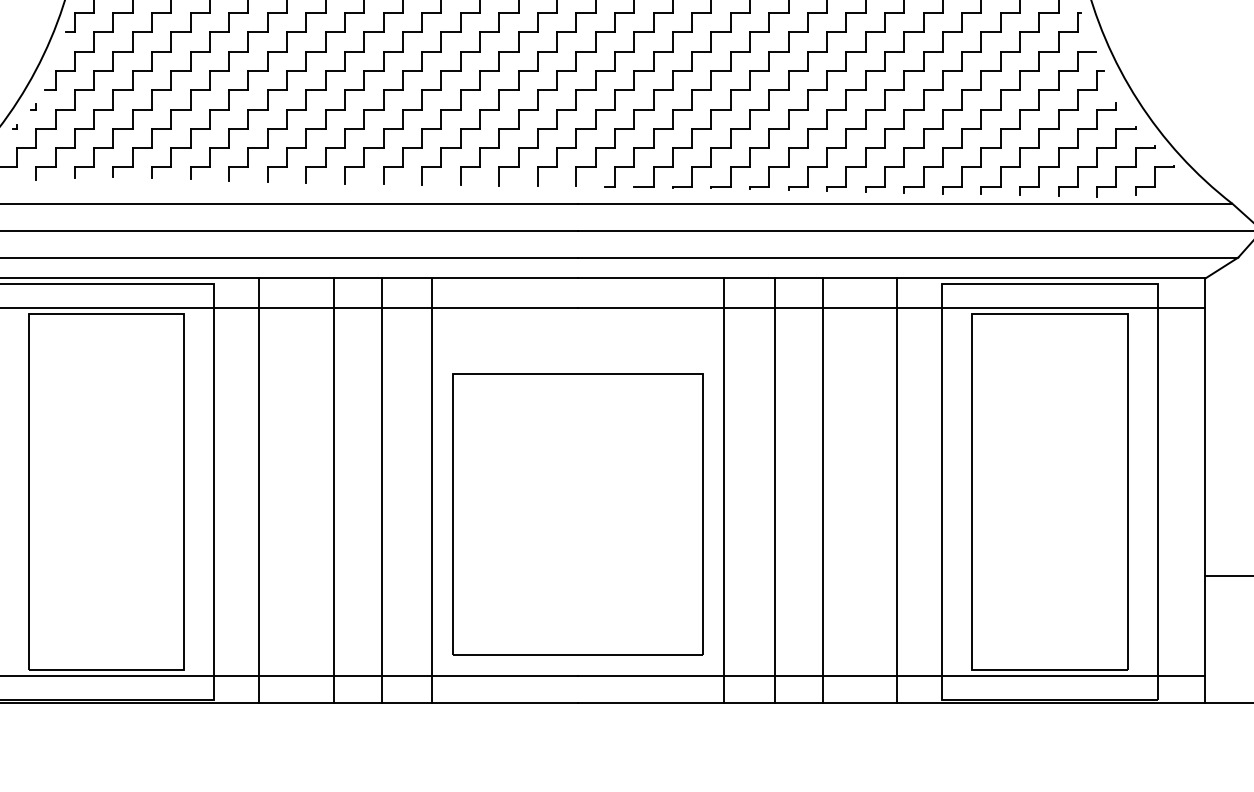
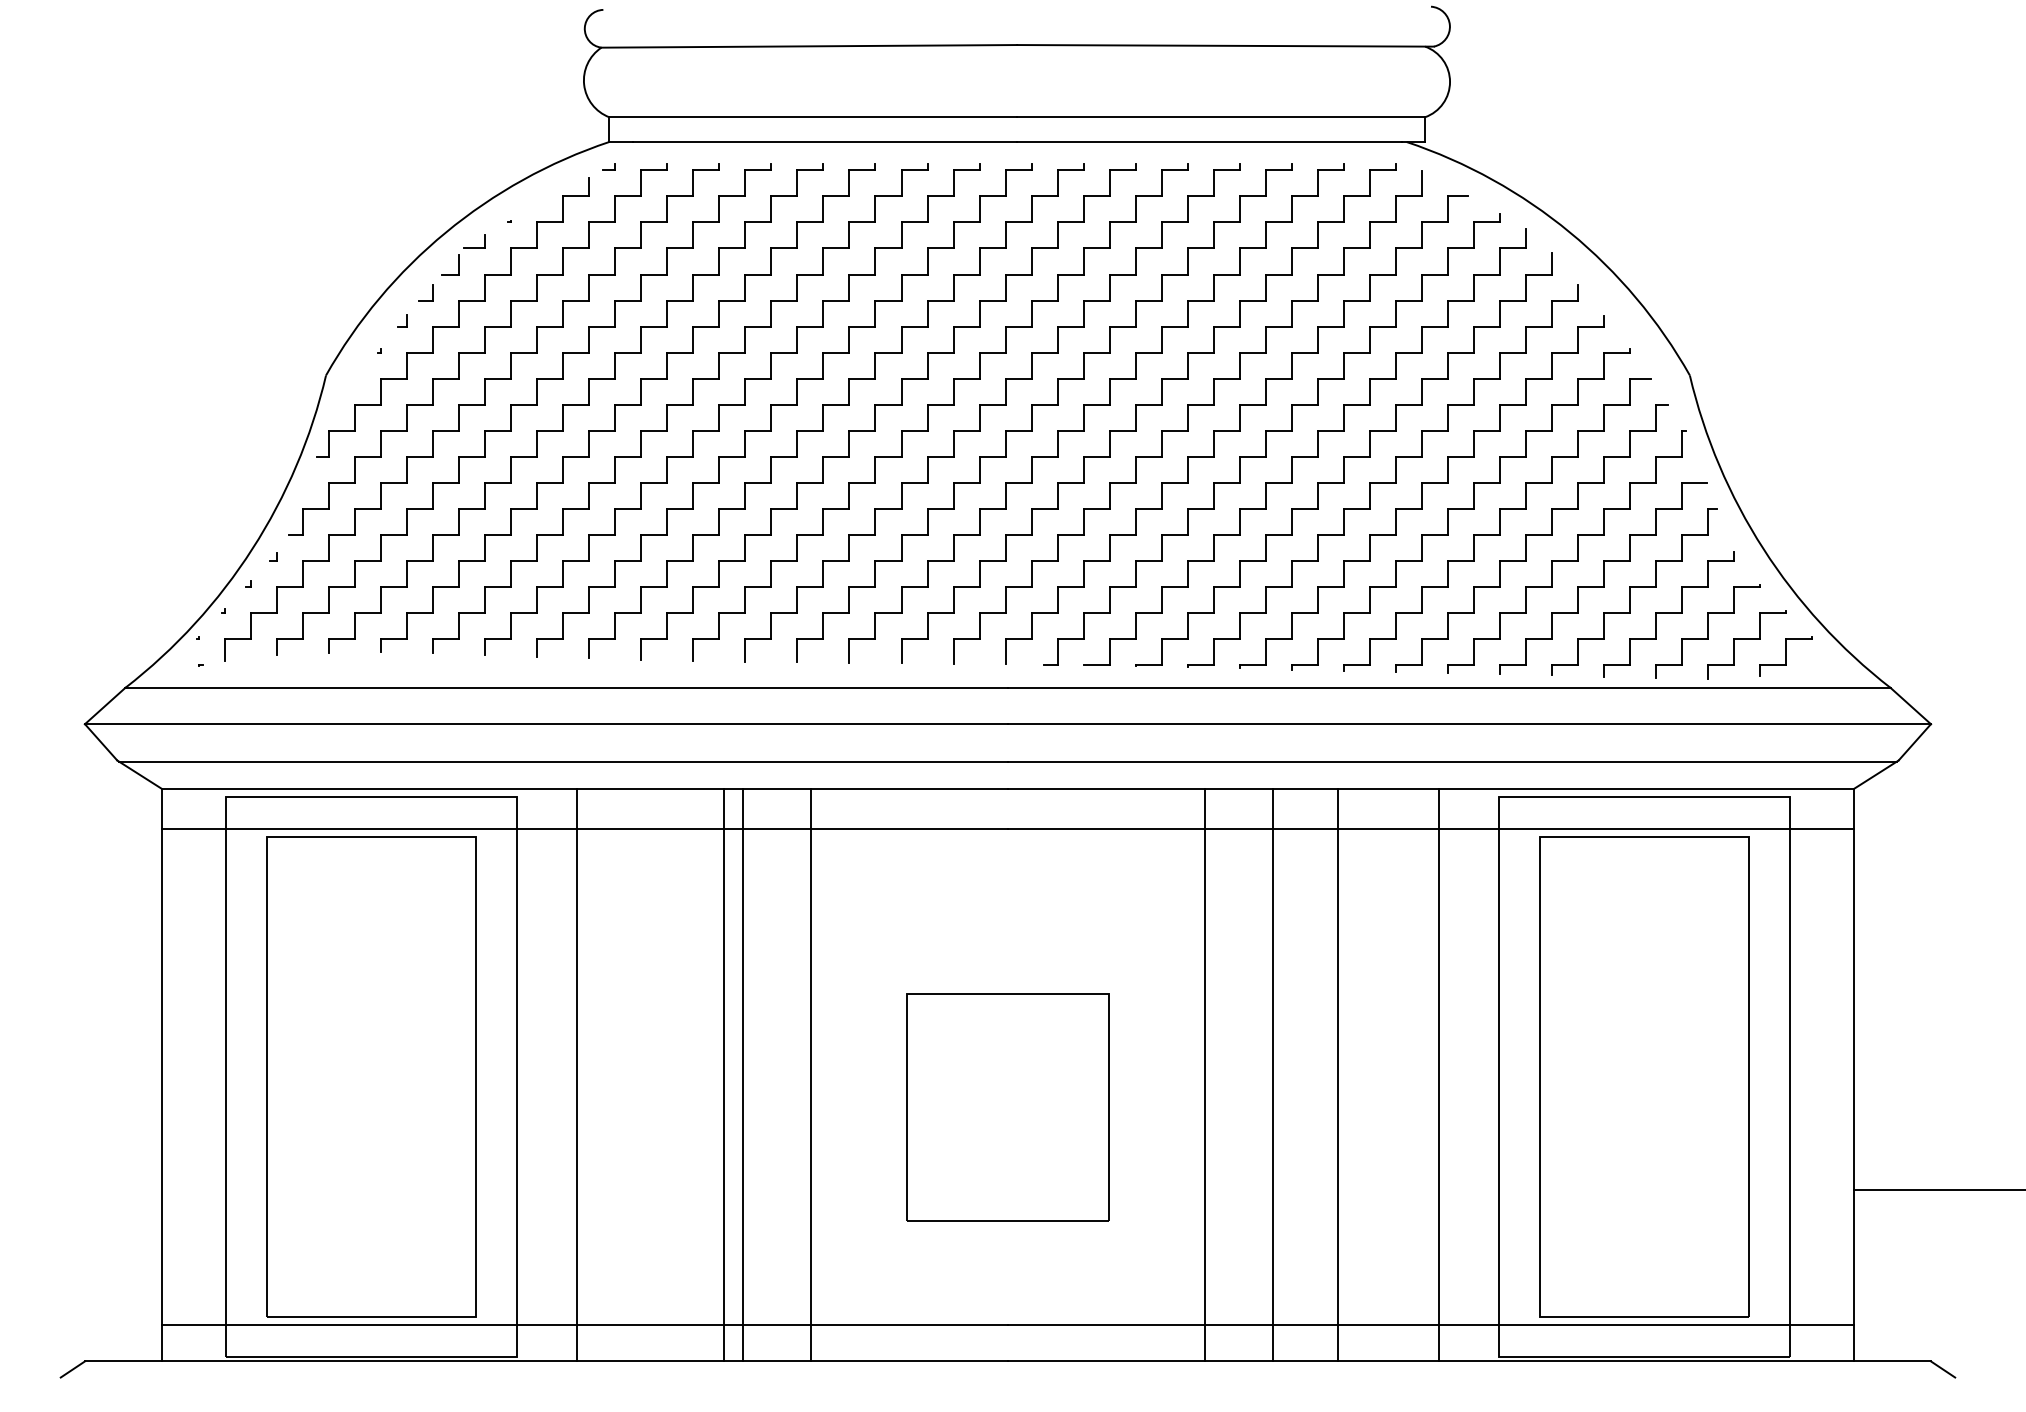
line: (333, 490) -> (724, 1074), moved
part: (577, 514) -> (1007, 1107), size x0.6

